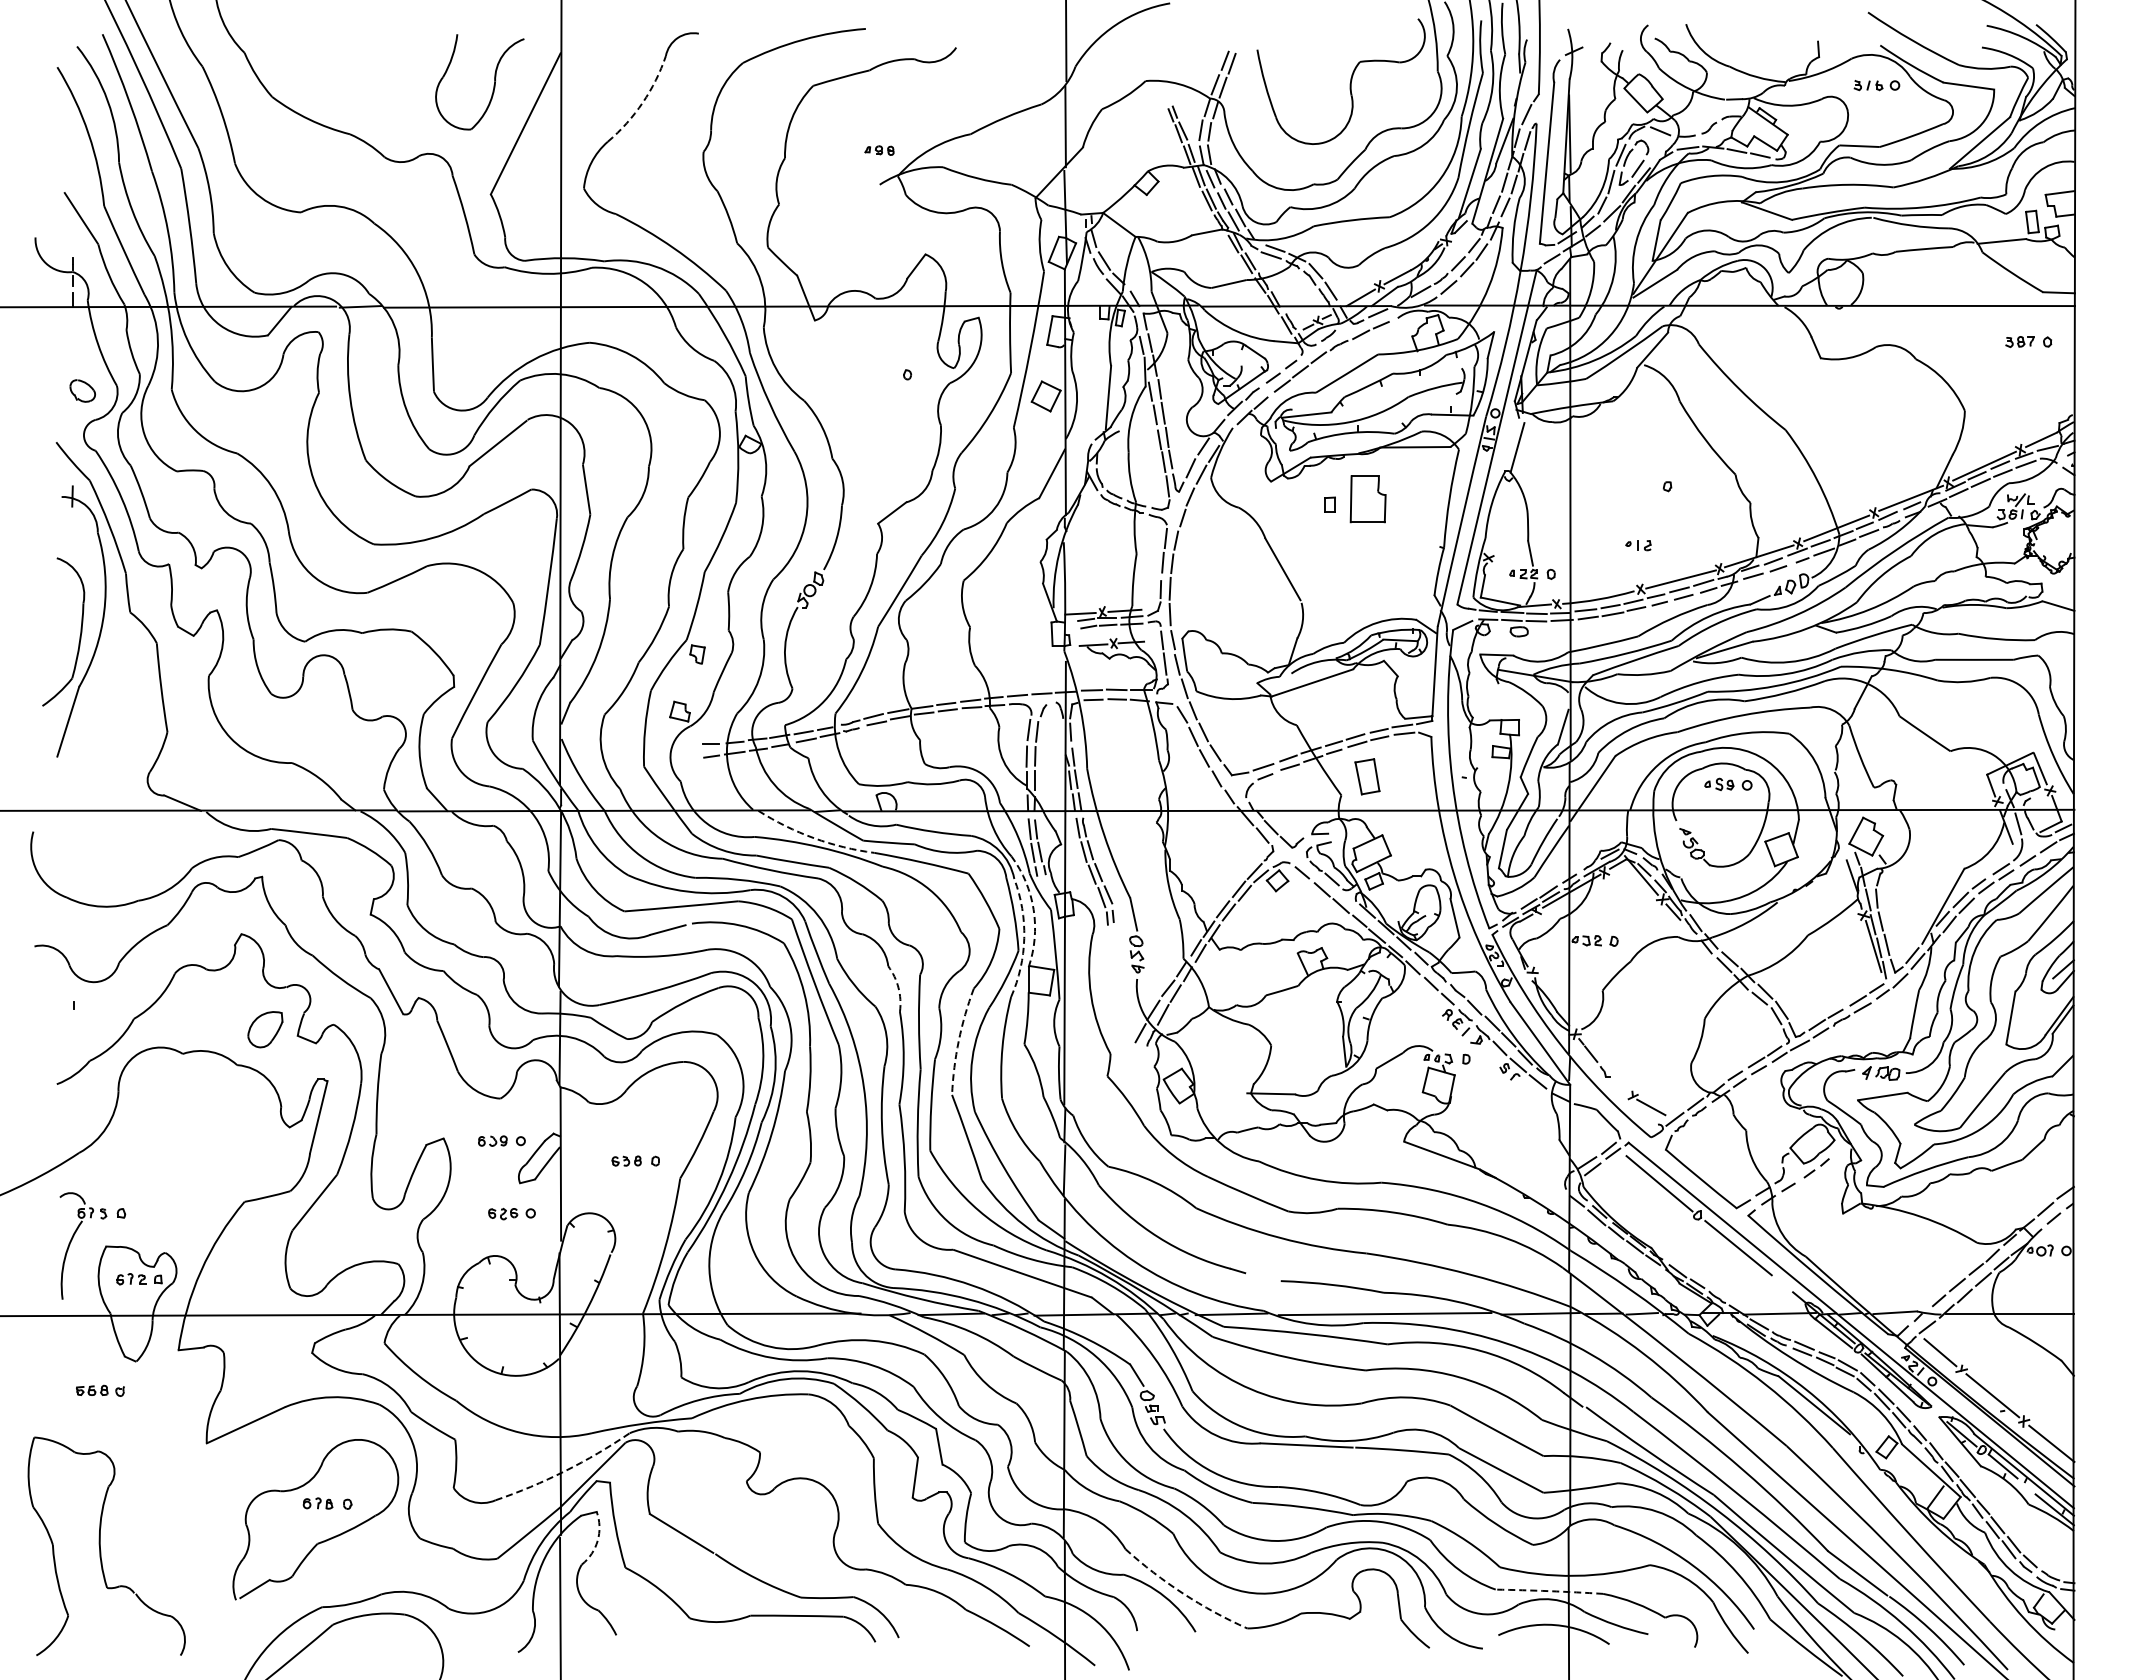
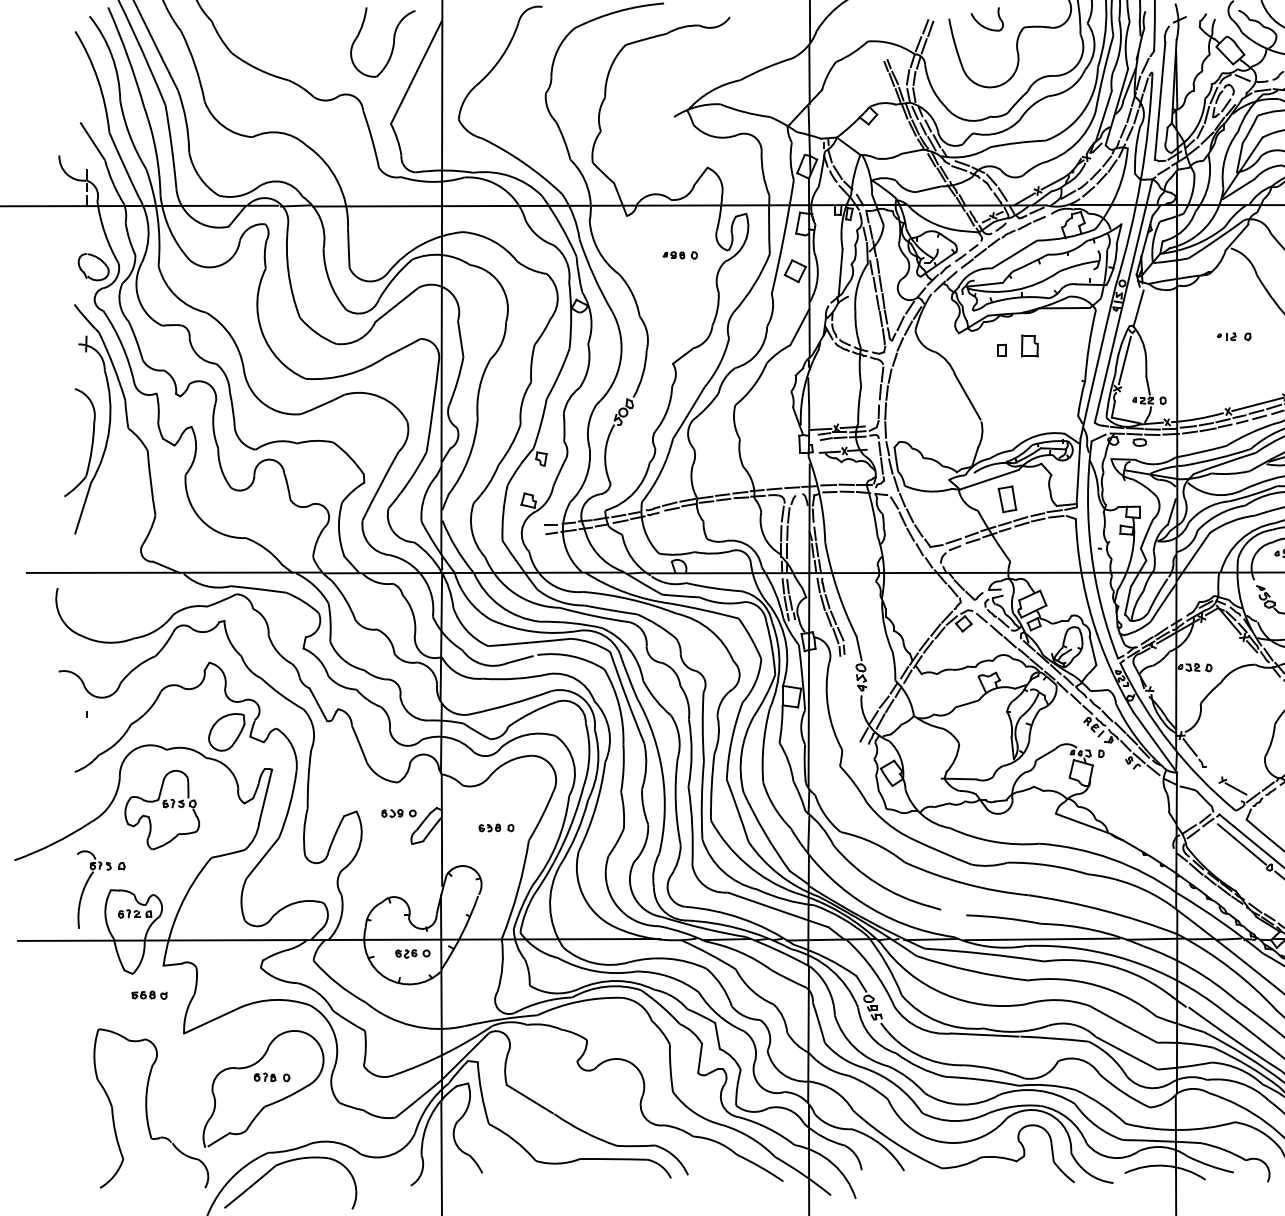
part: (1304, 59) -> (983, 25), added
arc: (642, 102) -> (501, 57), dashed -> solid
part: (879, 150) -> (673, 255), moved
part: (82, 390) -> (93, 266), size x1.67
part: (1368, 498) -> (1030, 345), size x0.62
line: (1498, 518) -> (1124, 360), added
part: (1638, 545) -> (1226, 336), moved
part: (1367, 776) -> (1007, 499), moved
arc: (814, 838) -> (626, 593), dashed -> solid
arc: (1033, 909) -> (786, 644), dashed -> solid
arc: (1024, 938) -> (779, 665), dashed -> solid
arc: (898, 987) -> (687, 701), dashed -> solid
part: (265, 1029) -> (226, 732), size x1.43
arc: (958, 1040) -> (731, 740), dashed -> solid
part: (176, 1136) -> (162, 810), added
part: (511, 1213) -> (412, 953), moved
part: (100, 1390) -> (149, 995), moved
arc: (564, 1471) -> (444, 1054), dashed -> solid
arc: (597, 1540) -> (468, 1104), dashed -> solid
part: (106, 1545) -> (151, 1107), moved
arc: (1549, 1591) -> (1161, 1141), dashed -> solid
arc: (1183, 1593) -> (895, 1142), dashed -> solid

